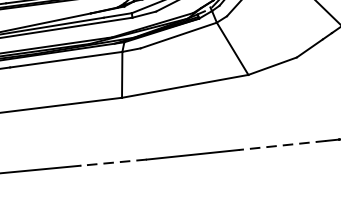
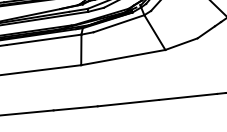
line: (281, 144) -> (187, 96), dashed -> solid
line: (113, 162) -> (75, 108), dashed -> solid

